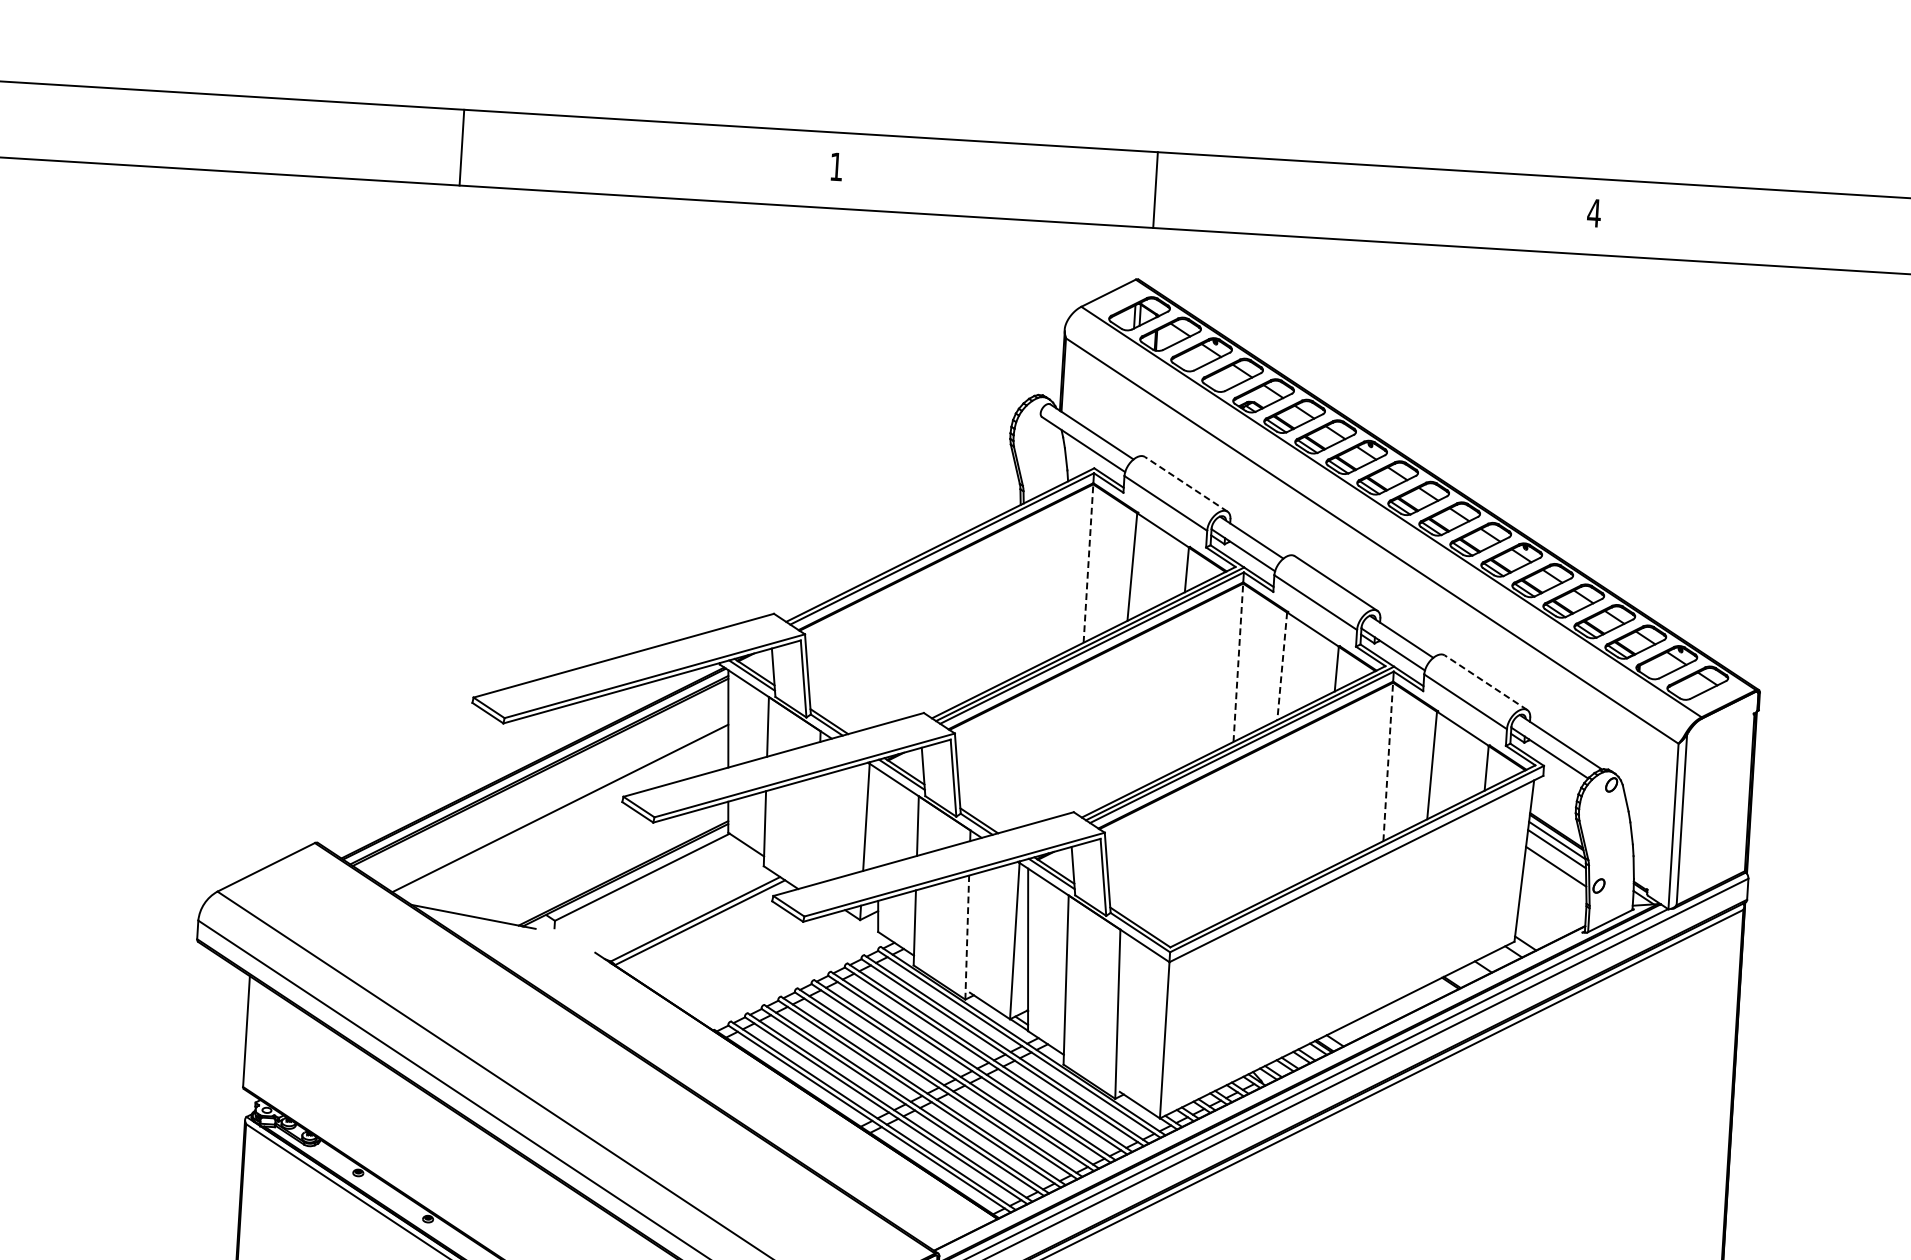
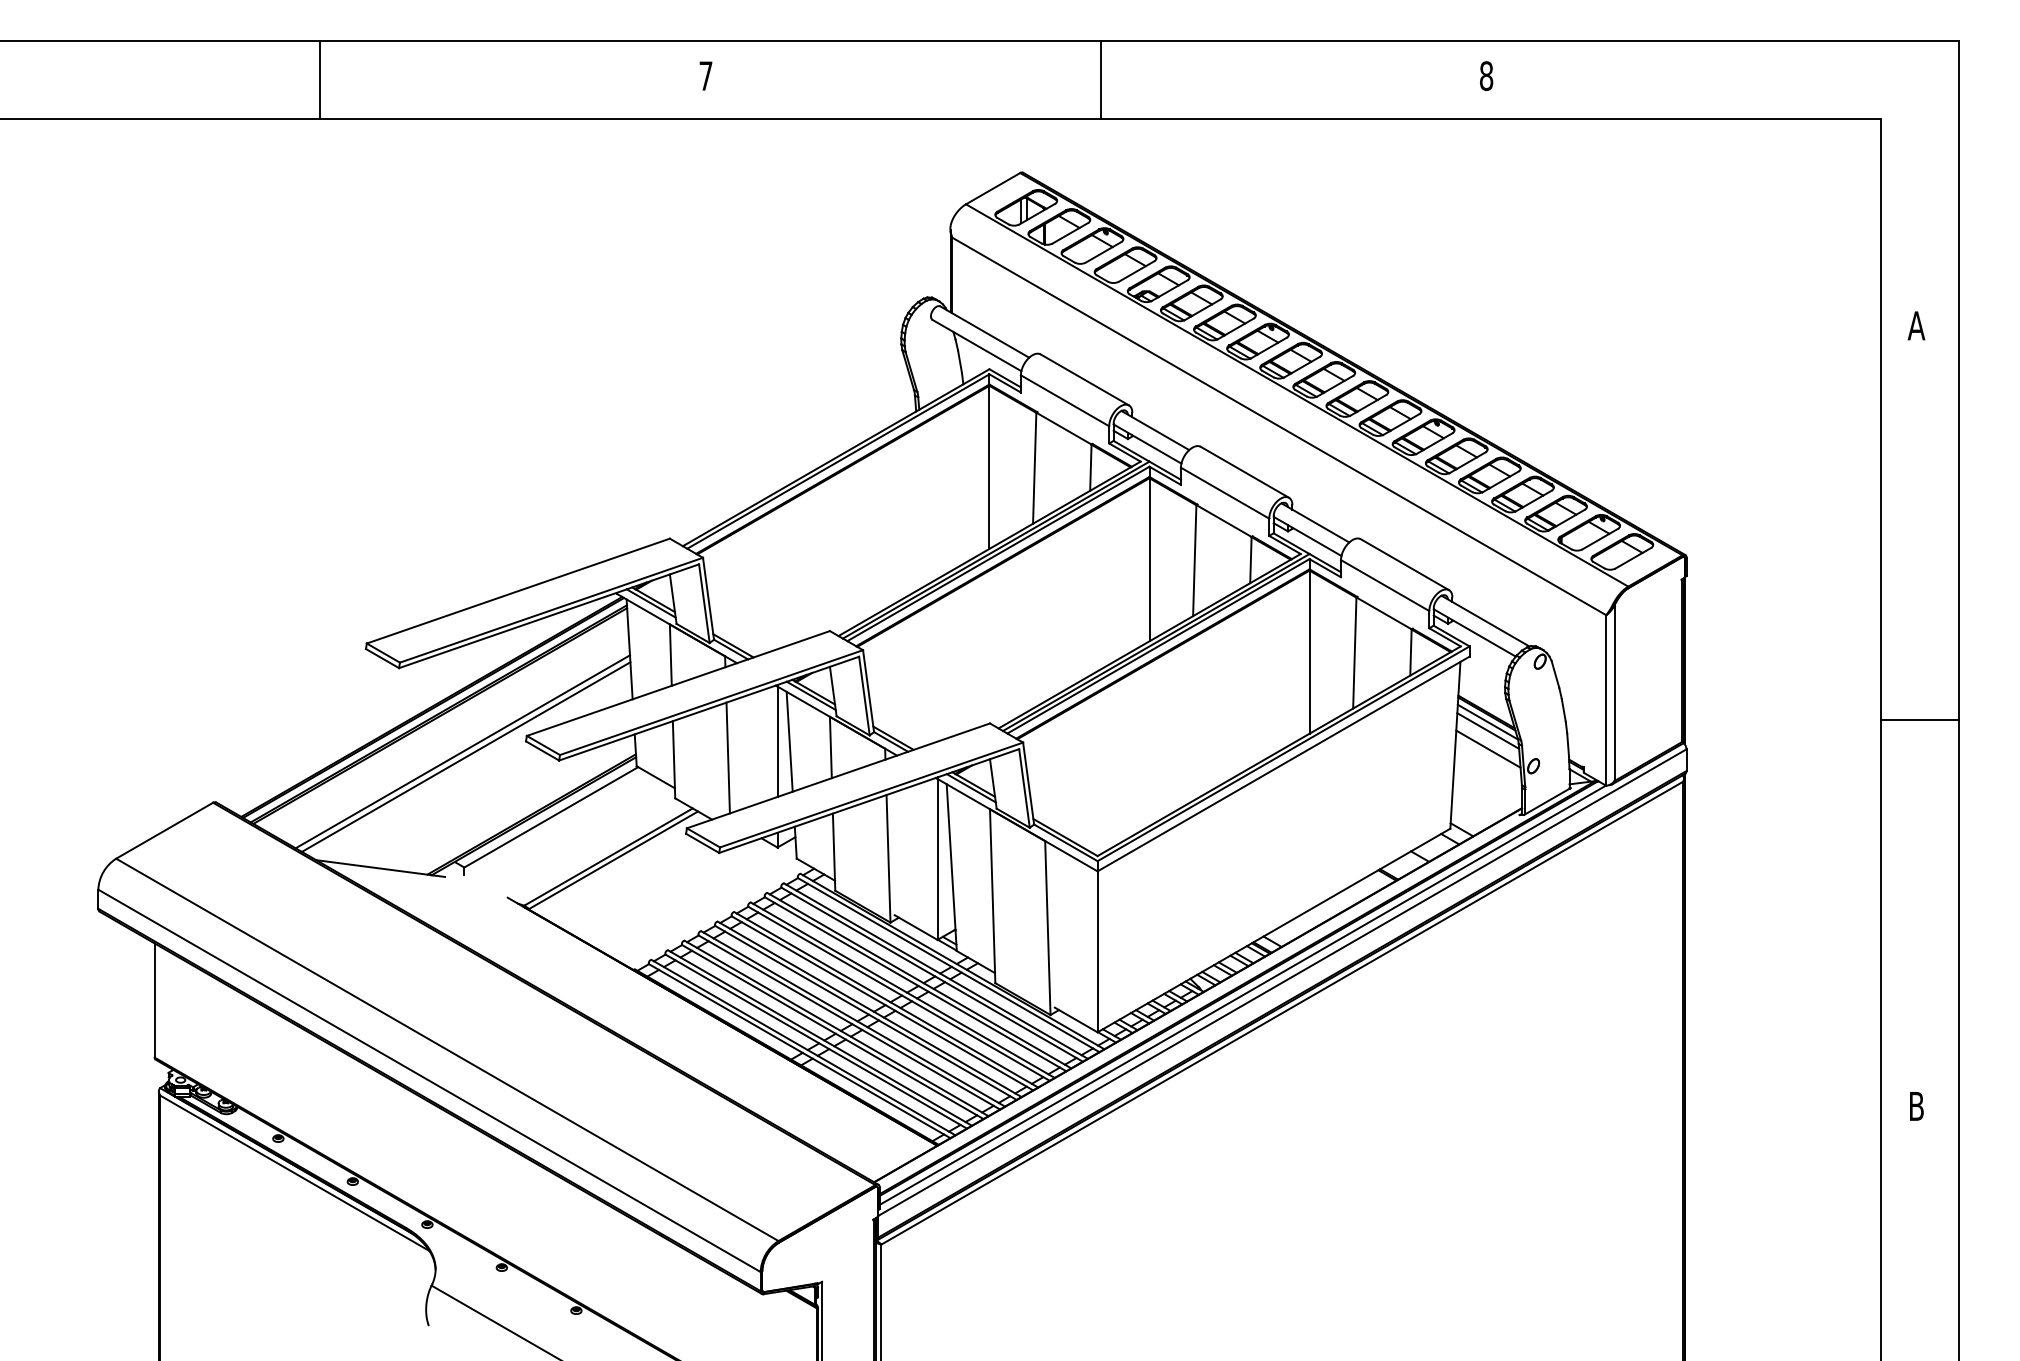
text: (836, 166) -> (705, 75), 1 -> 7
line: (1155, 189) -> (1100, 79), moved
text: (1594, 213) -> (1486, 76), 4 -> 8
line: (1185, 483) -> (1084, 379), dashed -> solid
line: (1088, 563) -> (989, 467), dashed -> solid
line: (1238, 662) -> (1149, 559), dashed -> solid
line: (1282, 666) -> (1194, 560), dashed -> solid
line: (1485, 682) -> (1404, 564), dashed -> solid
line: (1388, 762) -> (1309, 652), dashed -> solid
line: (562, 813) -> (465, 756), added
line: (878, 817) -> (789, 741), added
line: (816, 829) -> (727, 757), added
line: (967, 937) -> (888, 858), dashed -> solid

